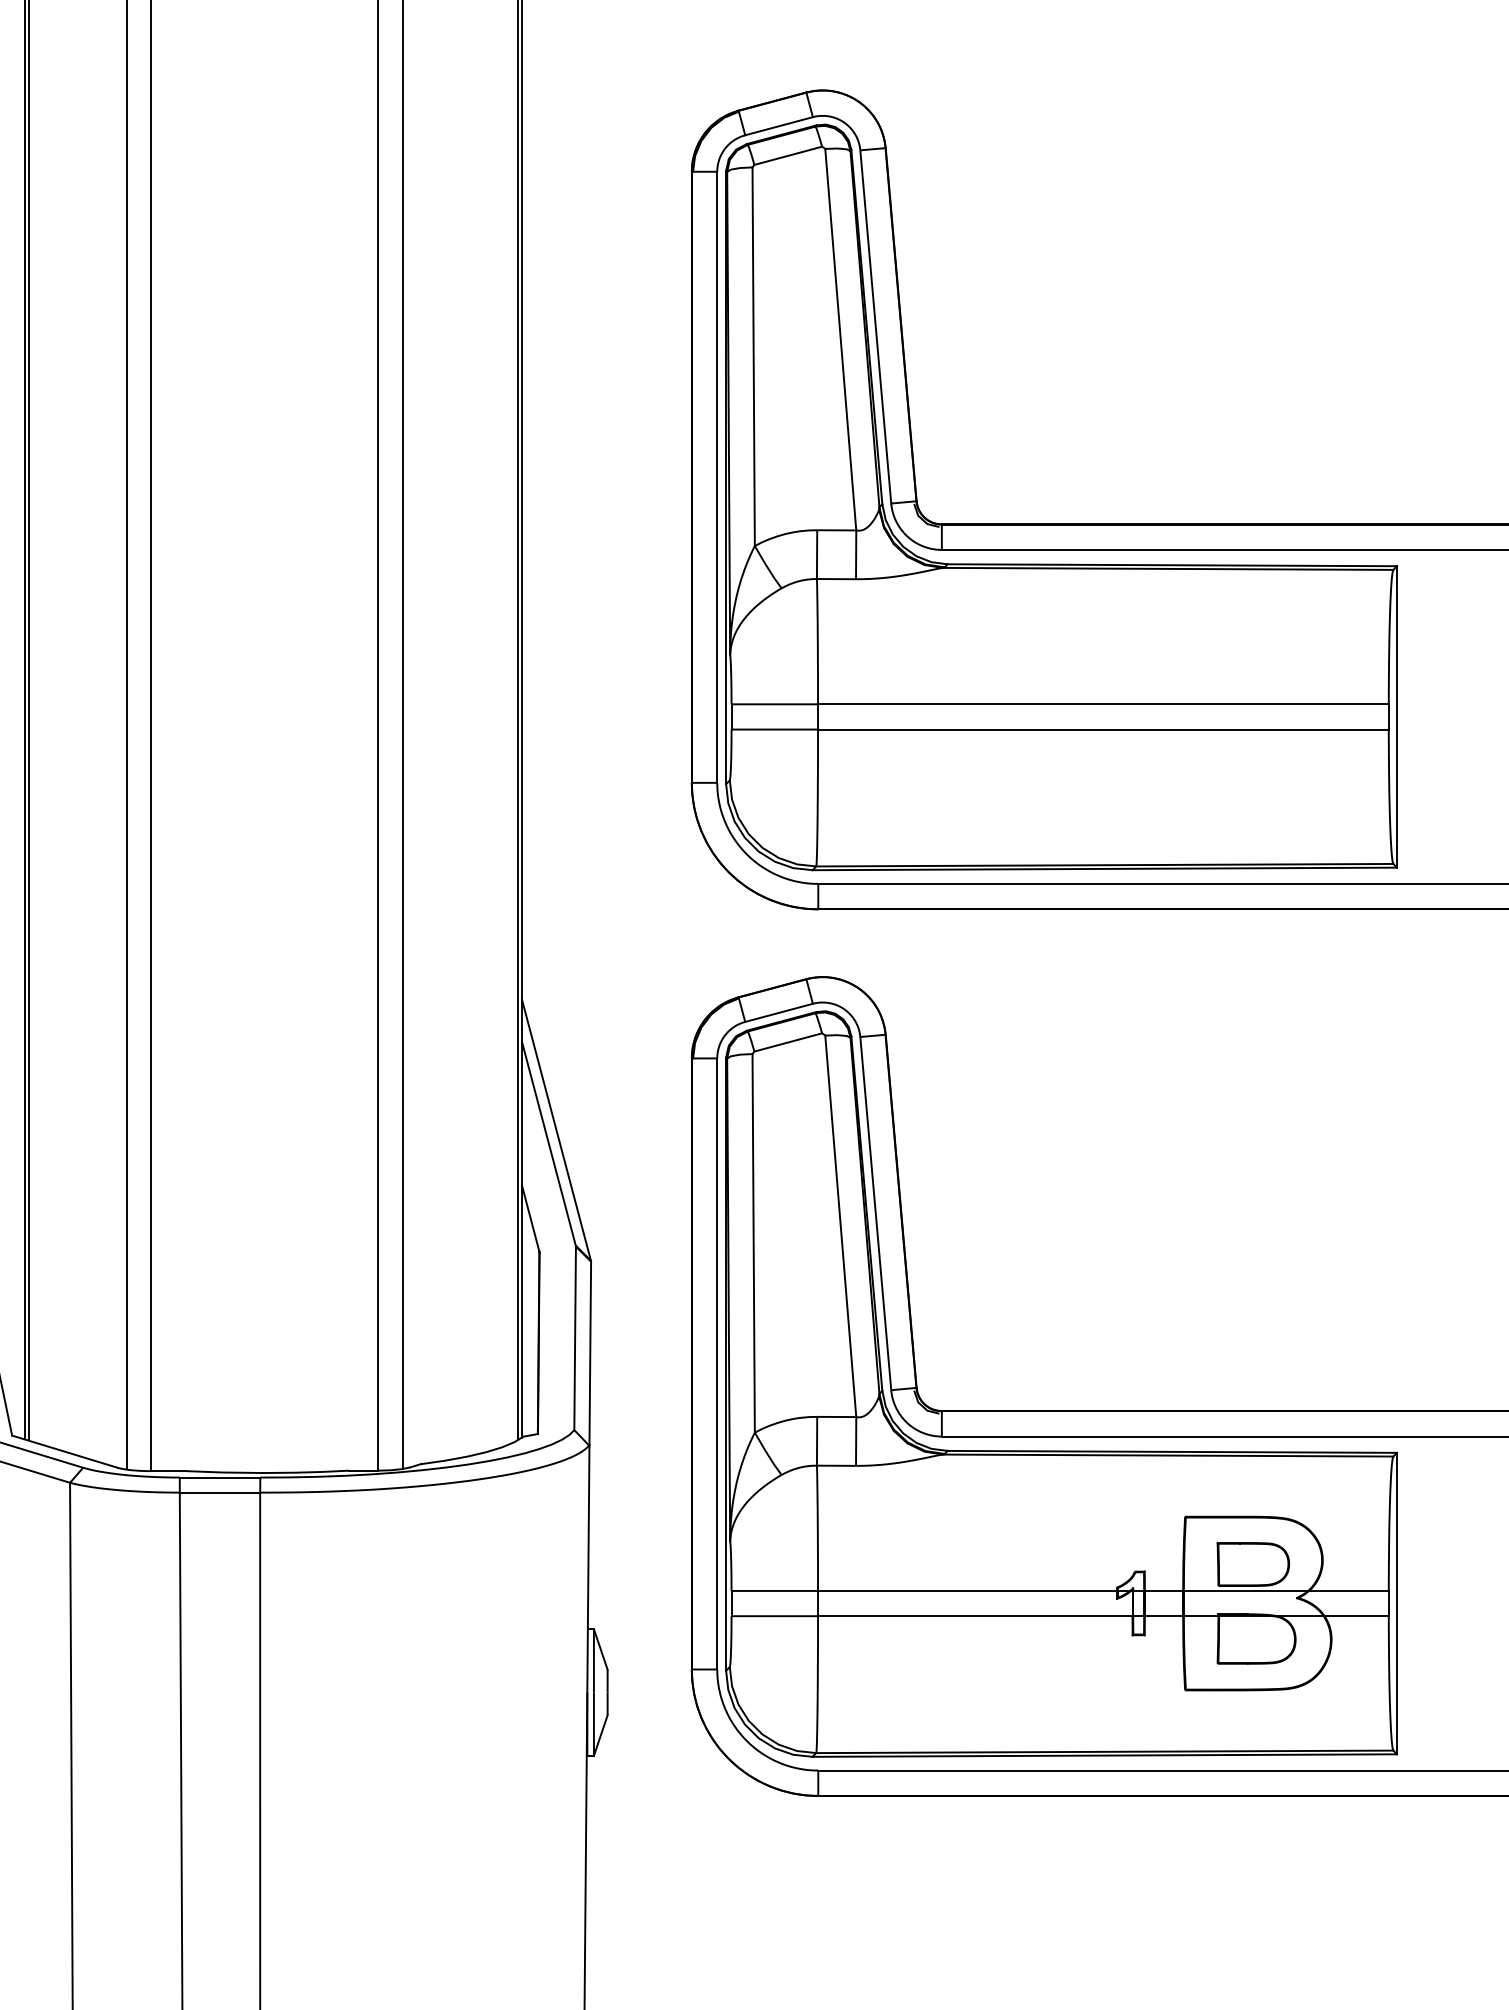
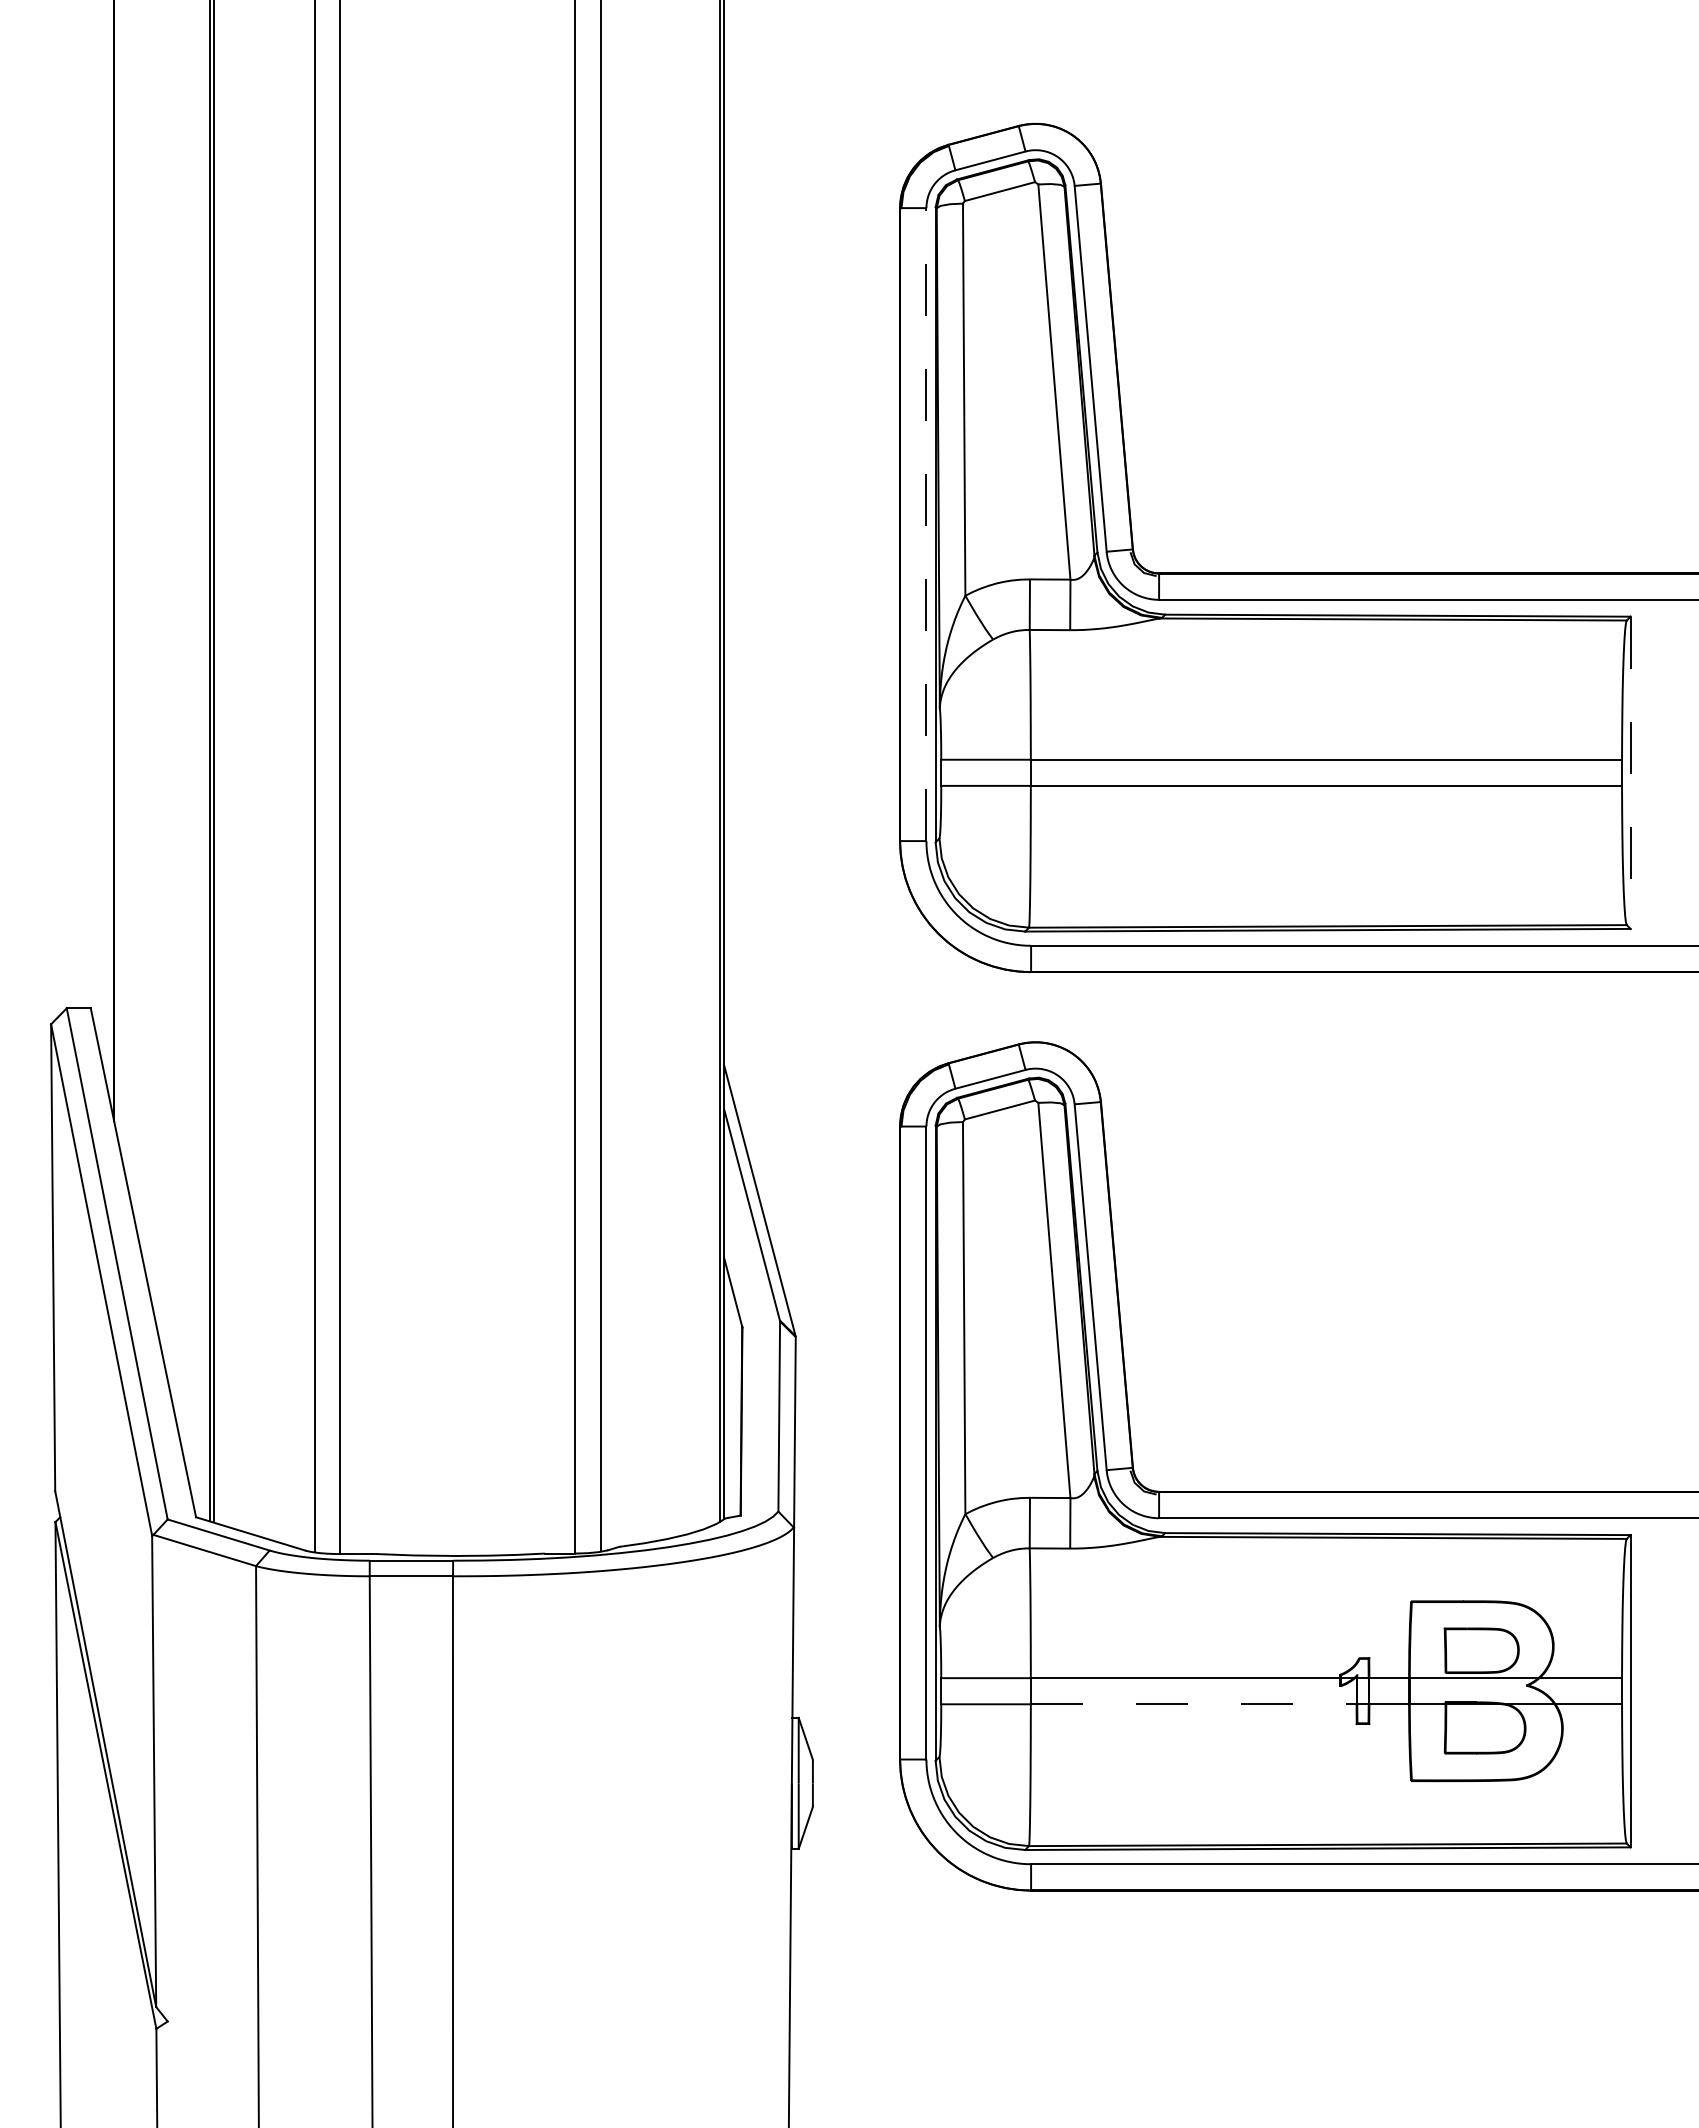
line: (717, 477) -> (926, 524), solid -> dashed
line: (1396, 717) -> (1630, 773), solid -> dashed
line: (975, 1616) -> (1193, 1704), solid -> dashed

